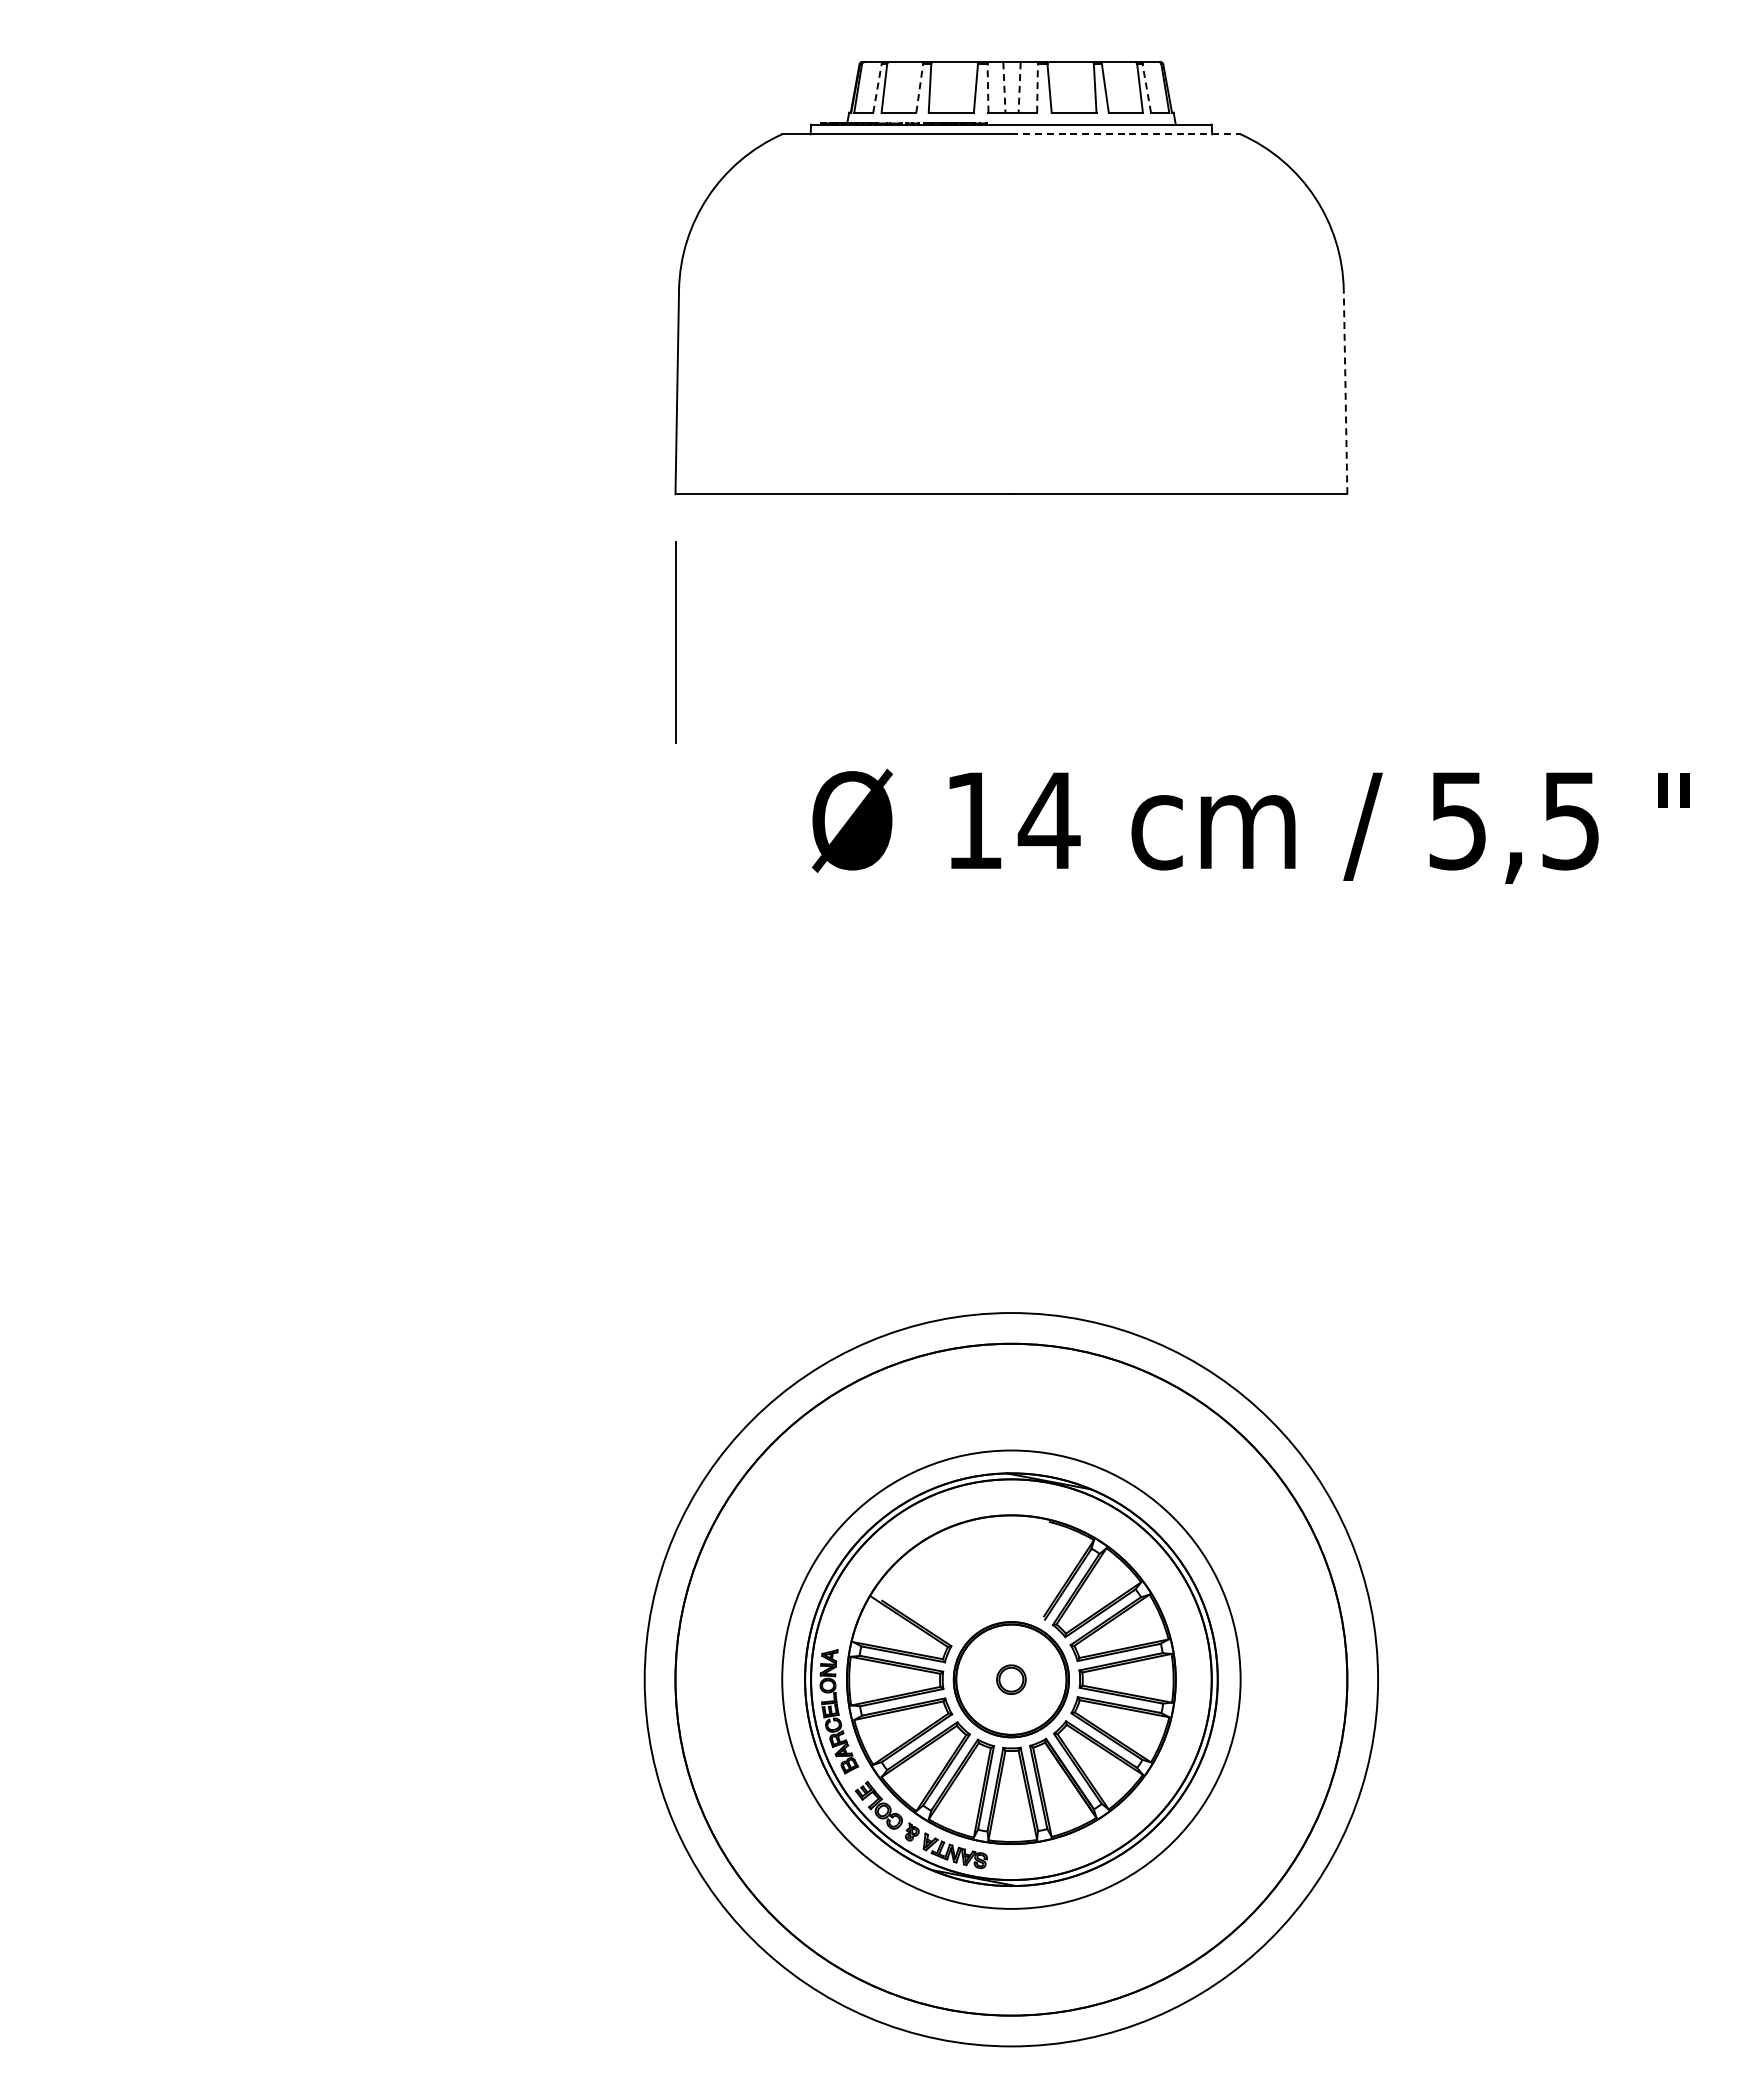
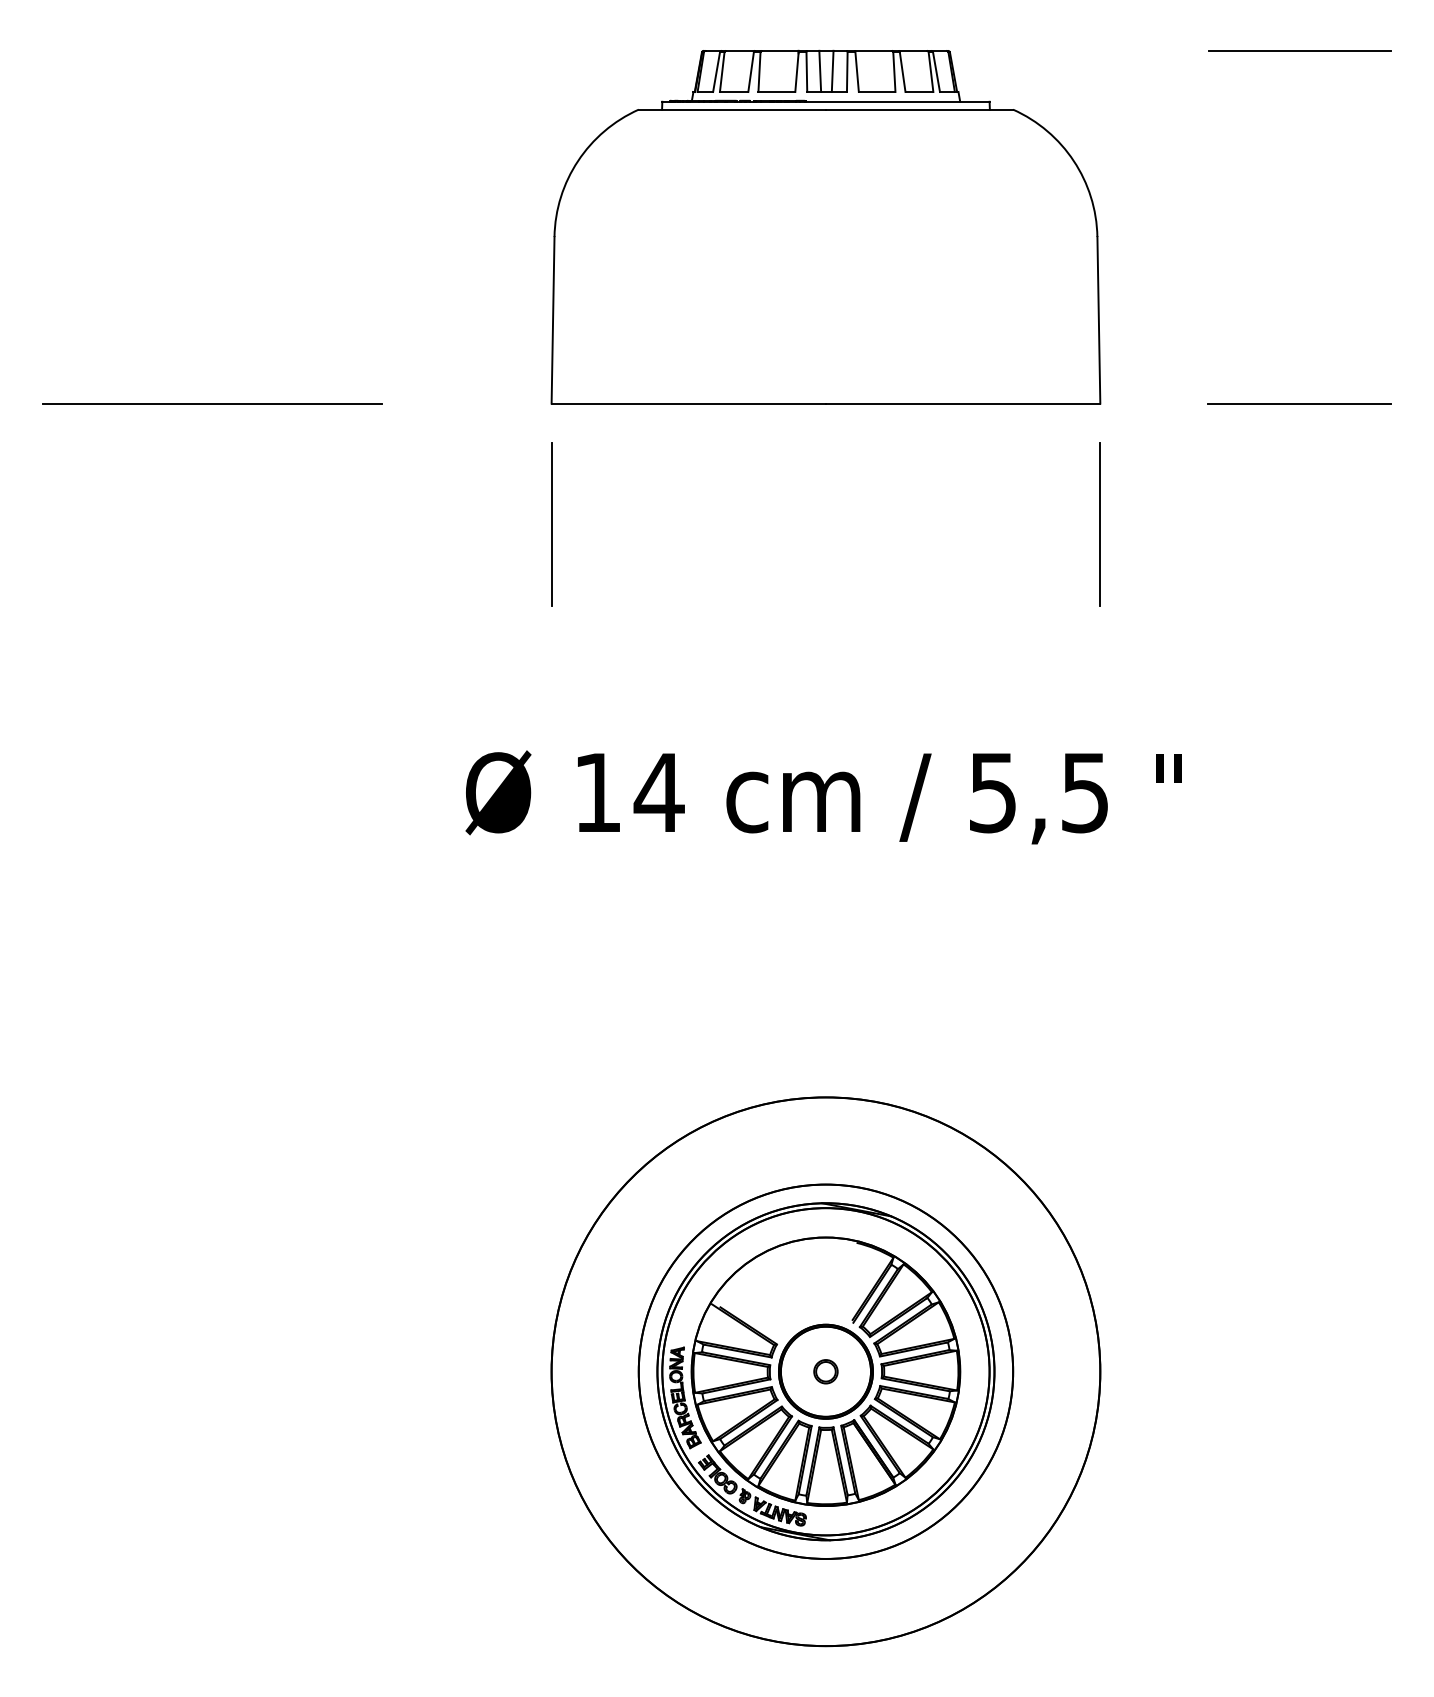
line: (1591, 62) -> (1299, 50), added
line: (877, 88) -> (716, 72), dashed -> solid
line: (919, 88) -> (750, 72), dashed -> solid
line: (988, 88) -> (807, 72), dashed -> solid
line: (1004, 88) -> (820, 72), dashed -> solid
line: (1019, 88) -> (832, 72), dashed -> solid
line: (1037, 88) -> (847, 72), dashed -> solid
line: (1146, 88) -> (936, 72), dashed -> solid
line: (1126, 134) -> (919, 109), dashed -> solid
line: (1345, 392) -> (1098, 320), dashed -> solid
line: (259, 494) -> (211, 403), added
line: (1591, 494) -> (1299, 403), added
line: (1347, 642) -> (1100, 524), added
text: (1250, 825) -> (823, 796), moved
circle: (1011, 1679) -> (826, 1371), size x0.62

